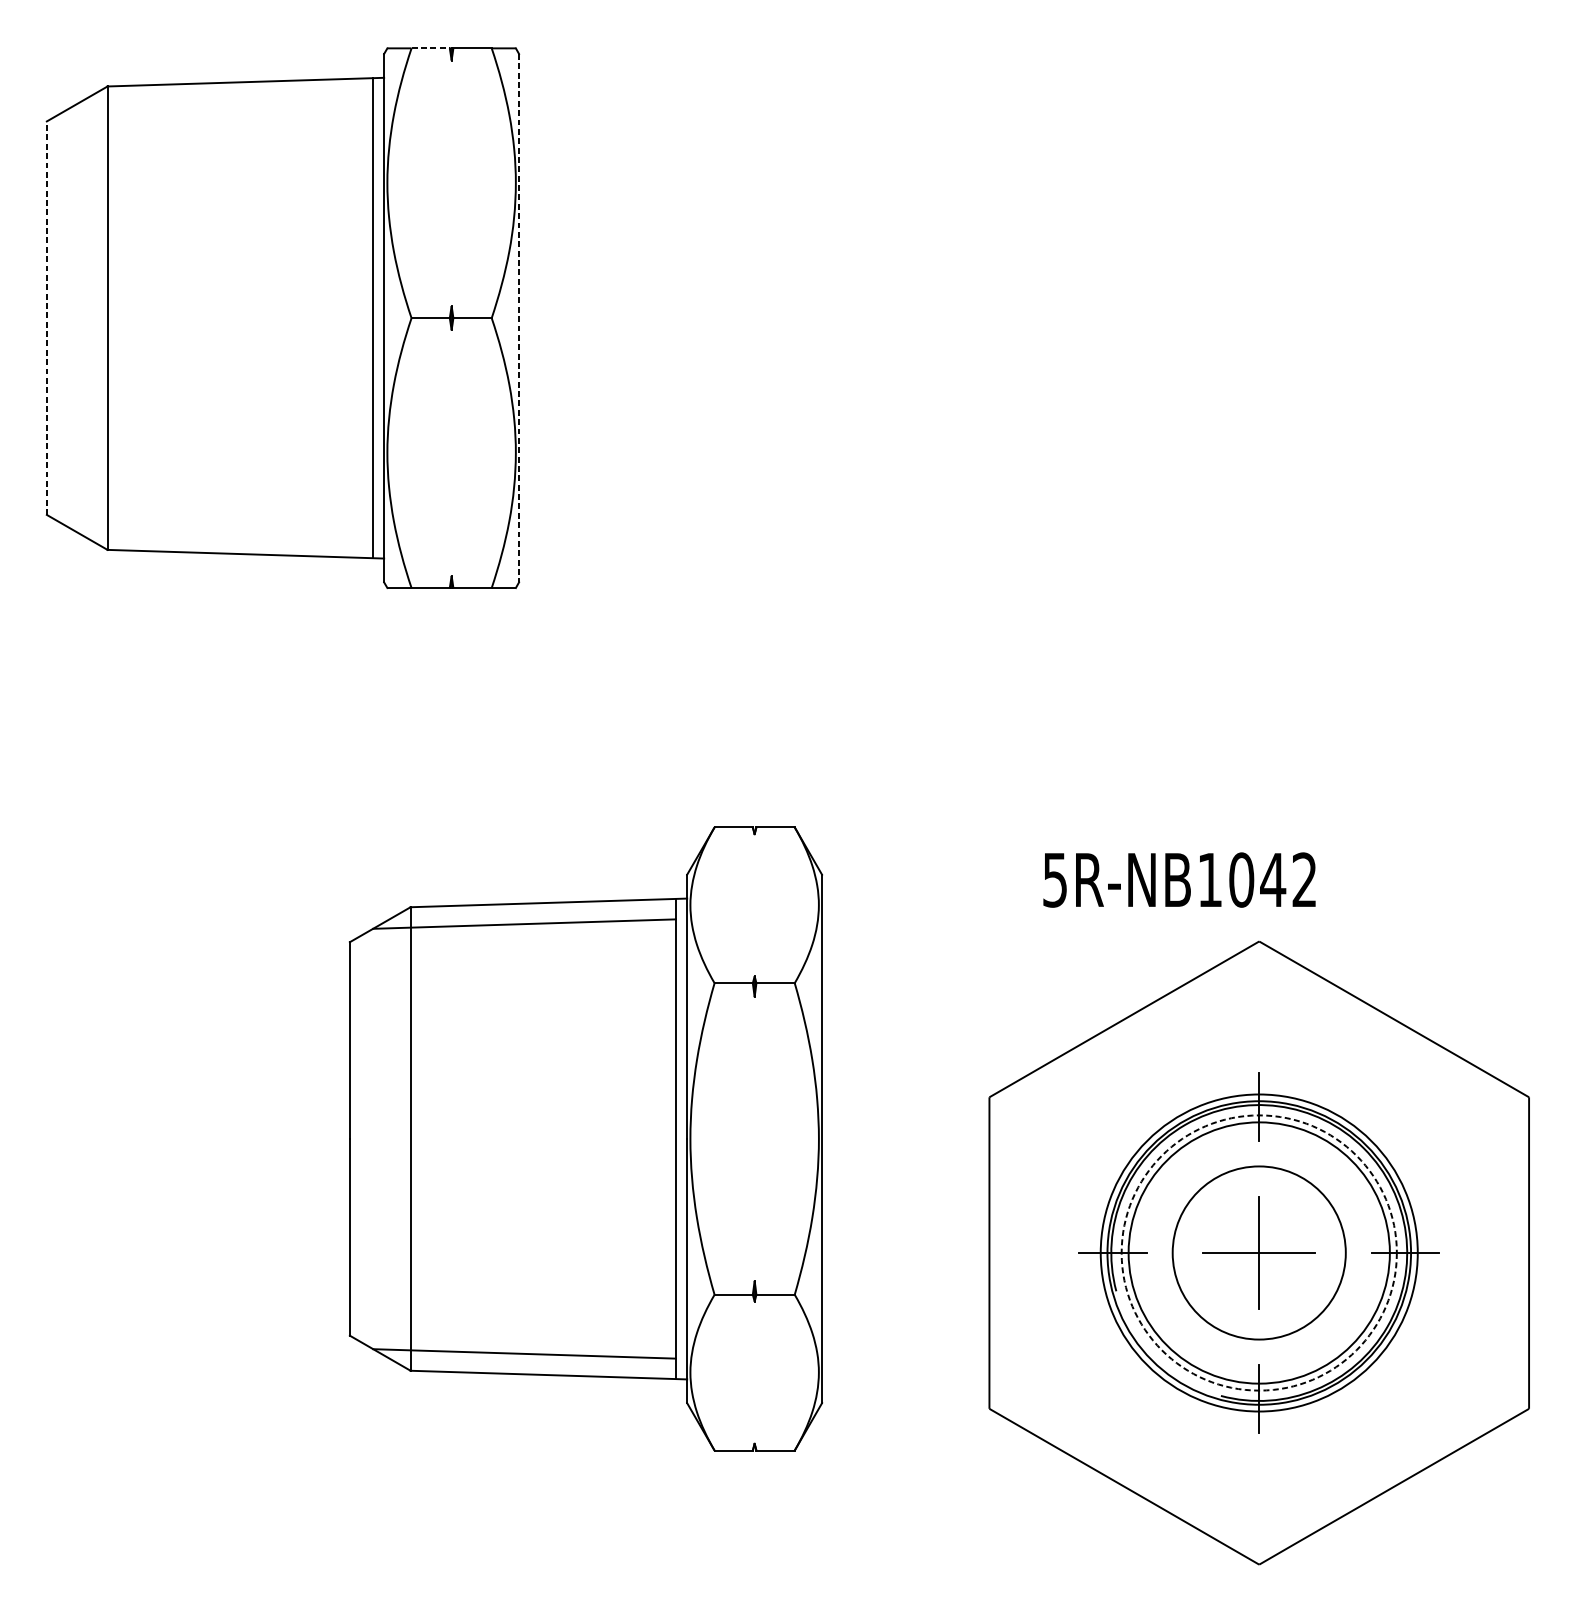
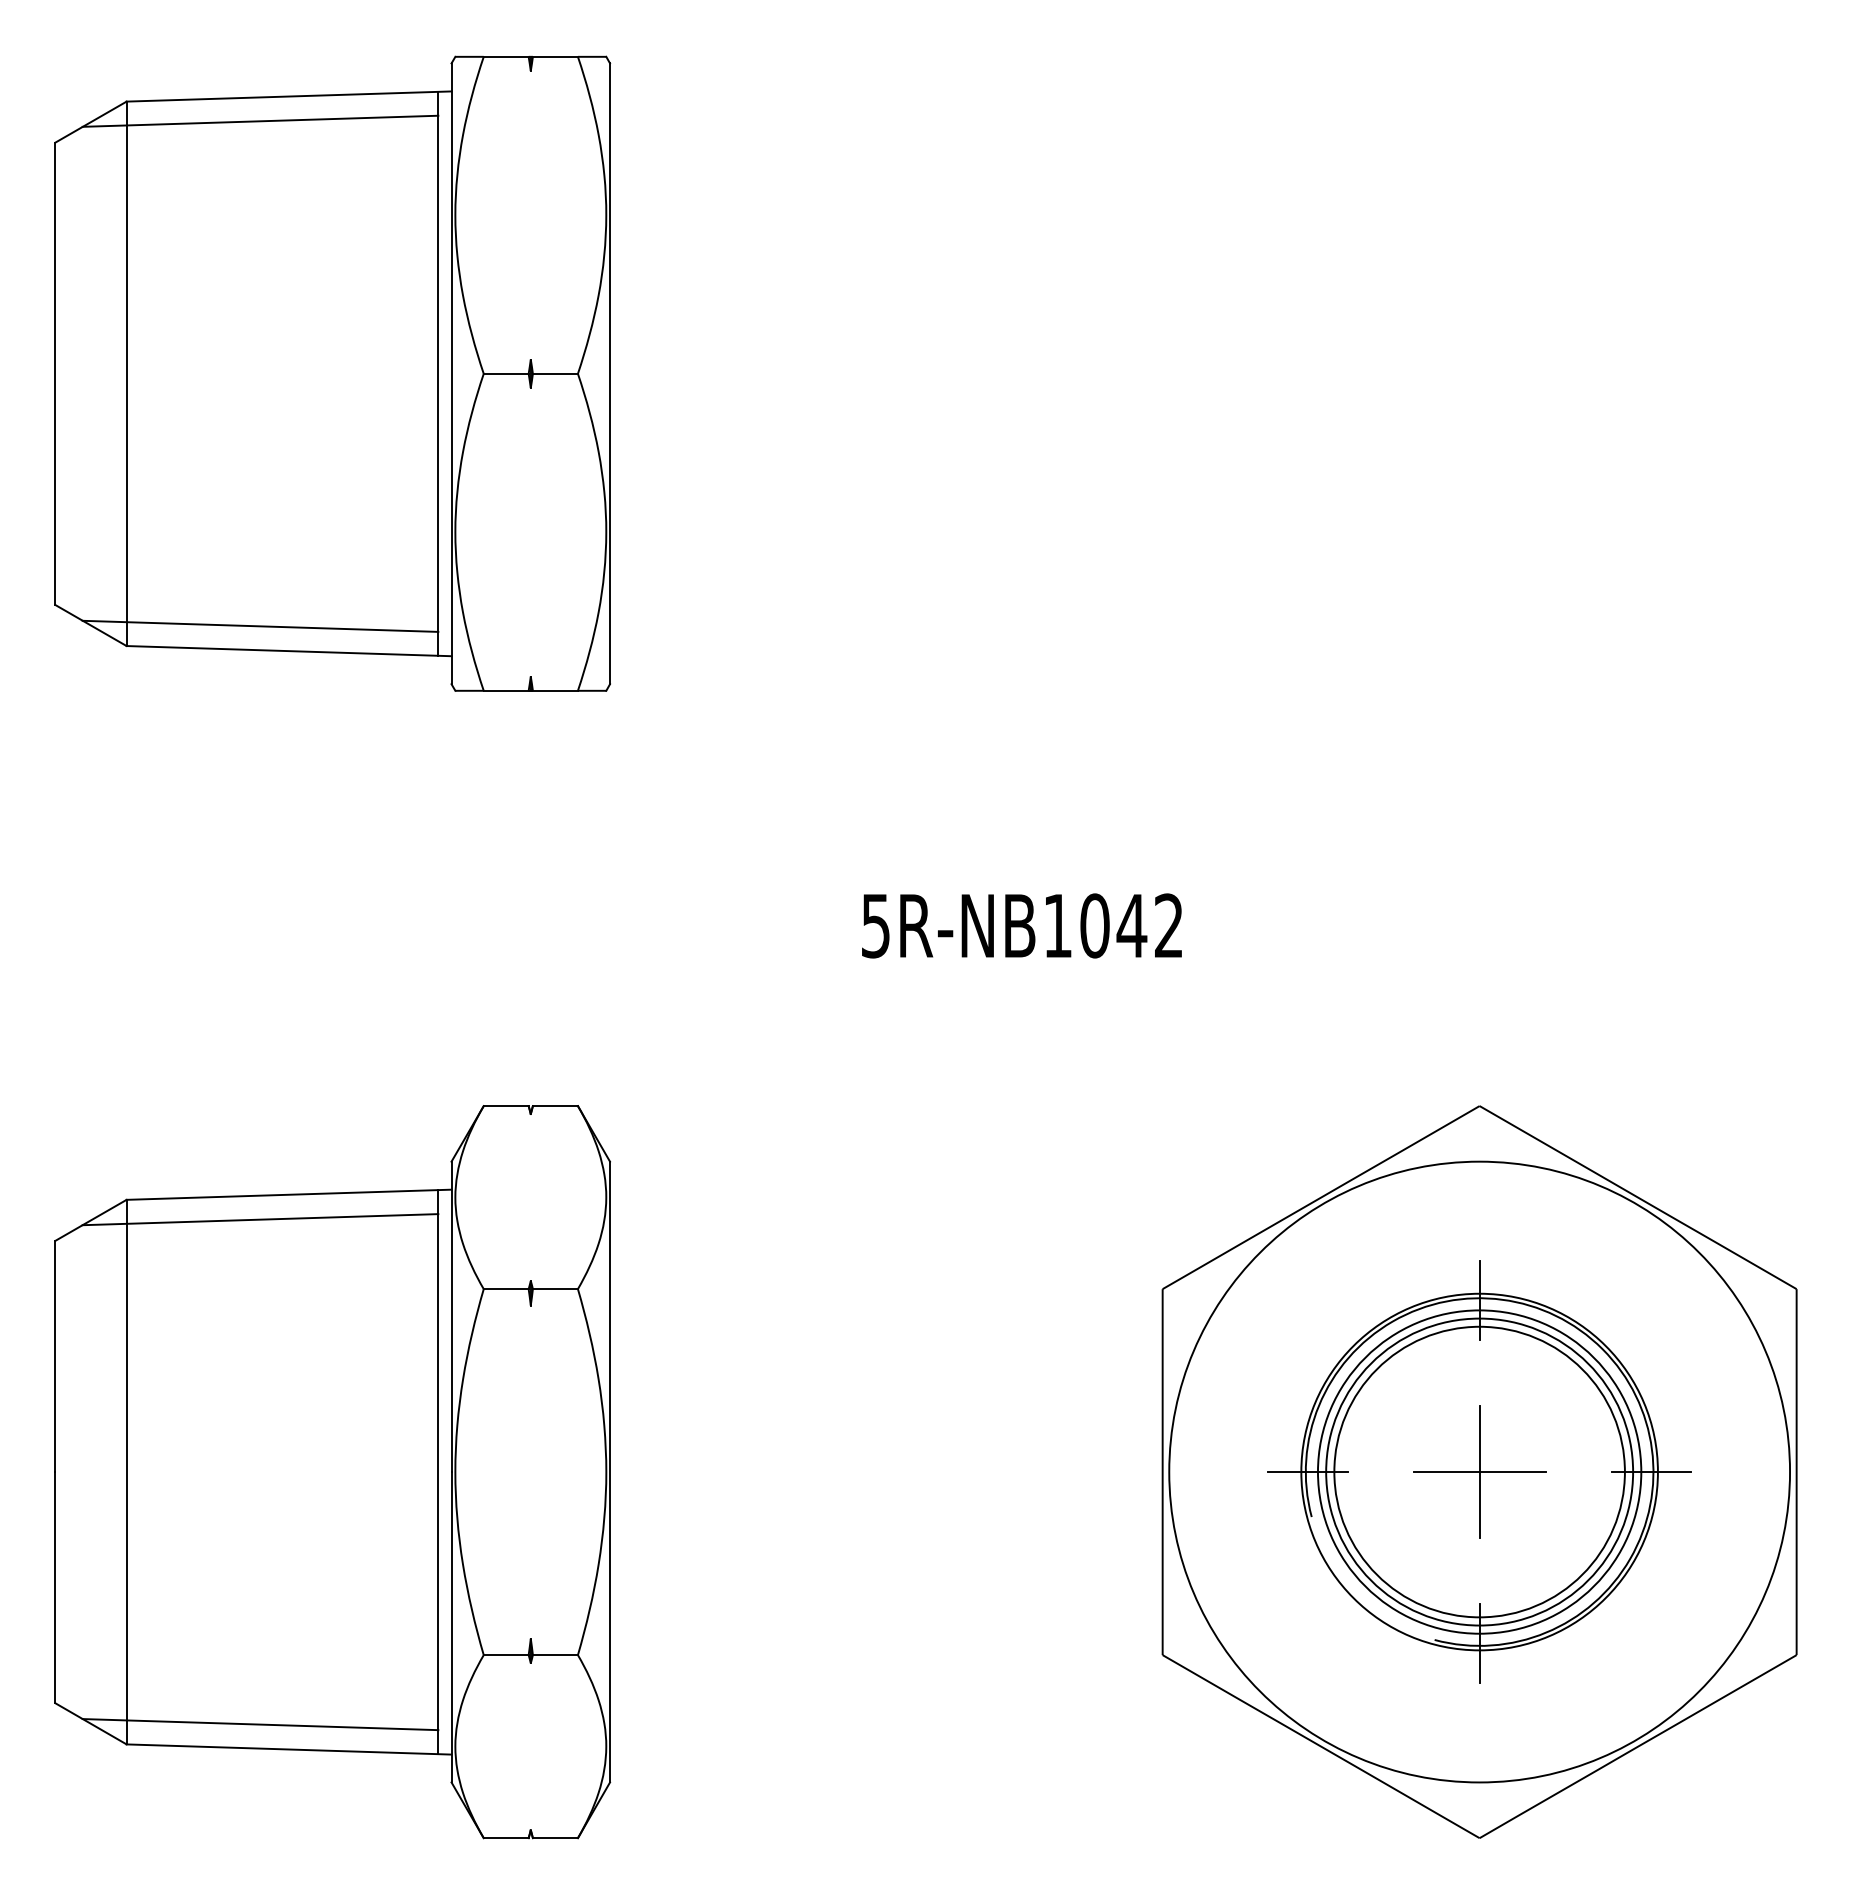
line: (430, 48) -> (506, 56), dashed -> solid
line: (221, 102) -> (260, 120), added
line: (47, 317) -> (55, 373), dashed -> solid
line: (519, 318) -> (610, 374), dashed -> solid
line: (221, 532) -> (260, 625), added
text: (1179, 879) -> (1021, 925), moved
part: (585, 1139) -> (332, 1472), moved
circle: (1259, 1252) -> (1479, 1471), dashed -> solid
circle: (1259, 1252) -> (1479, 1471), size x1.43
circle: (1259, 1252) -> (1479, 1471), size x1.67

